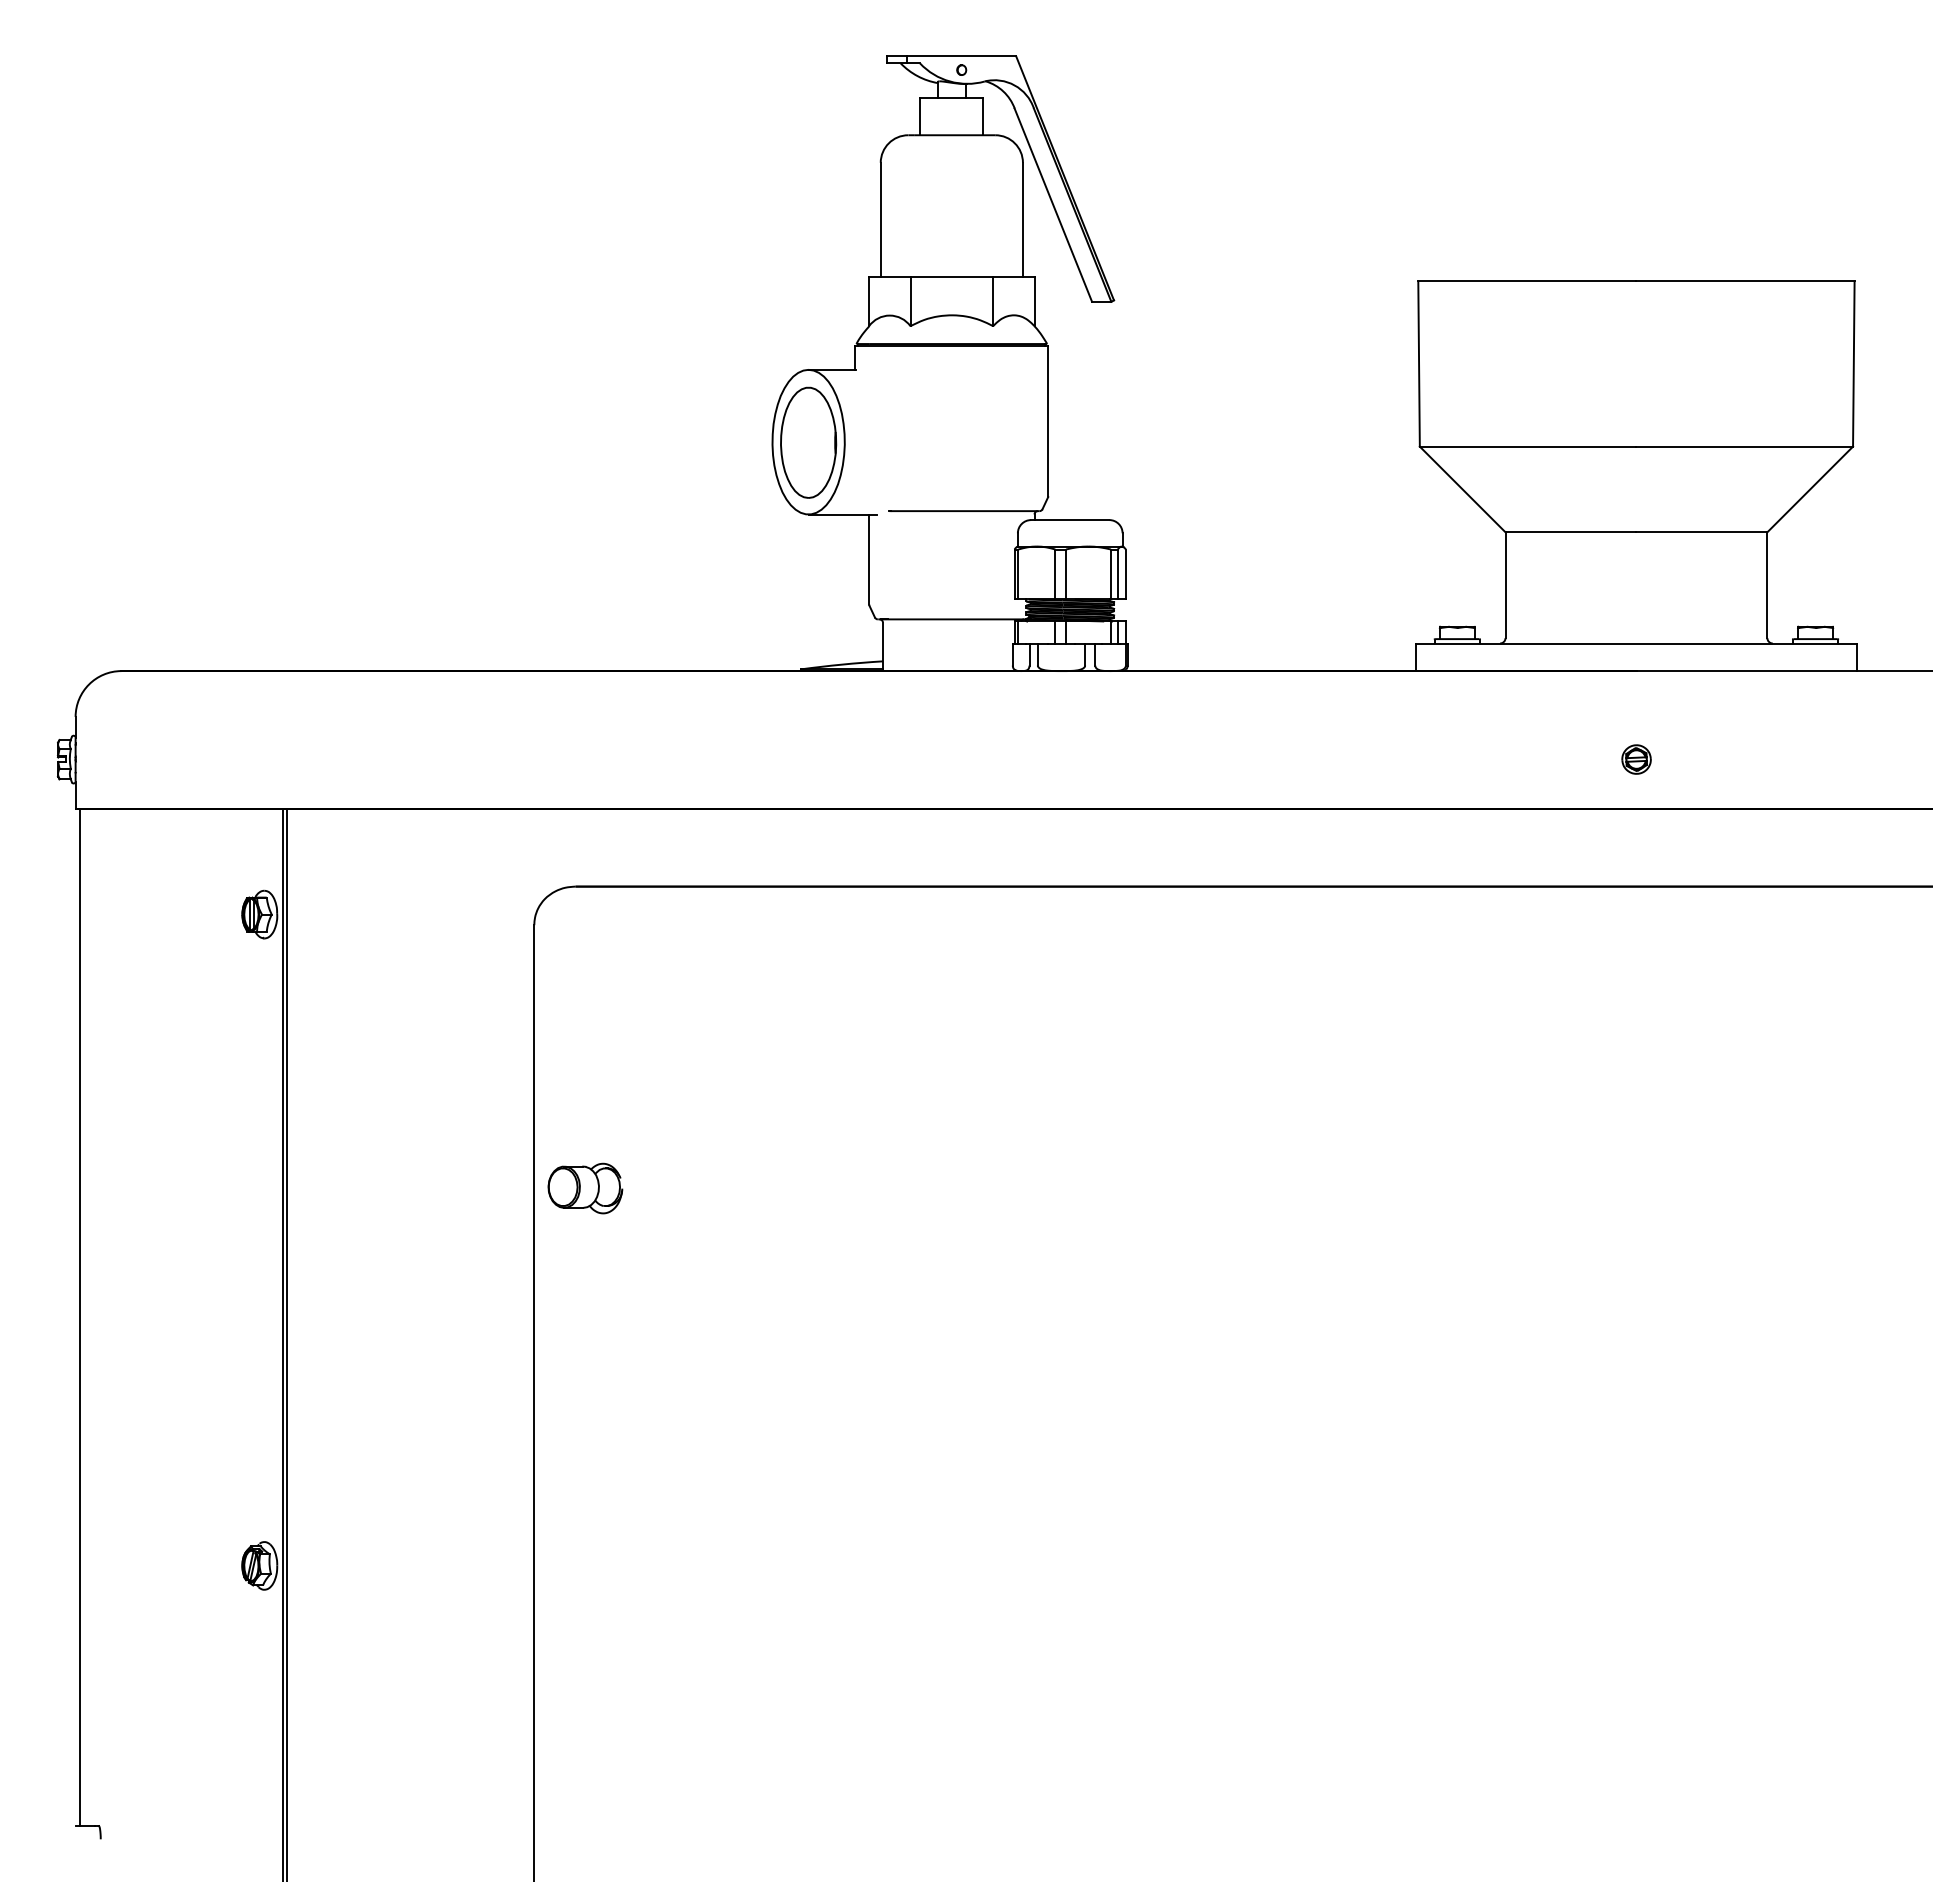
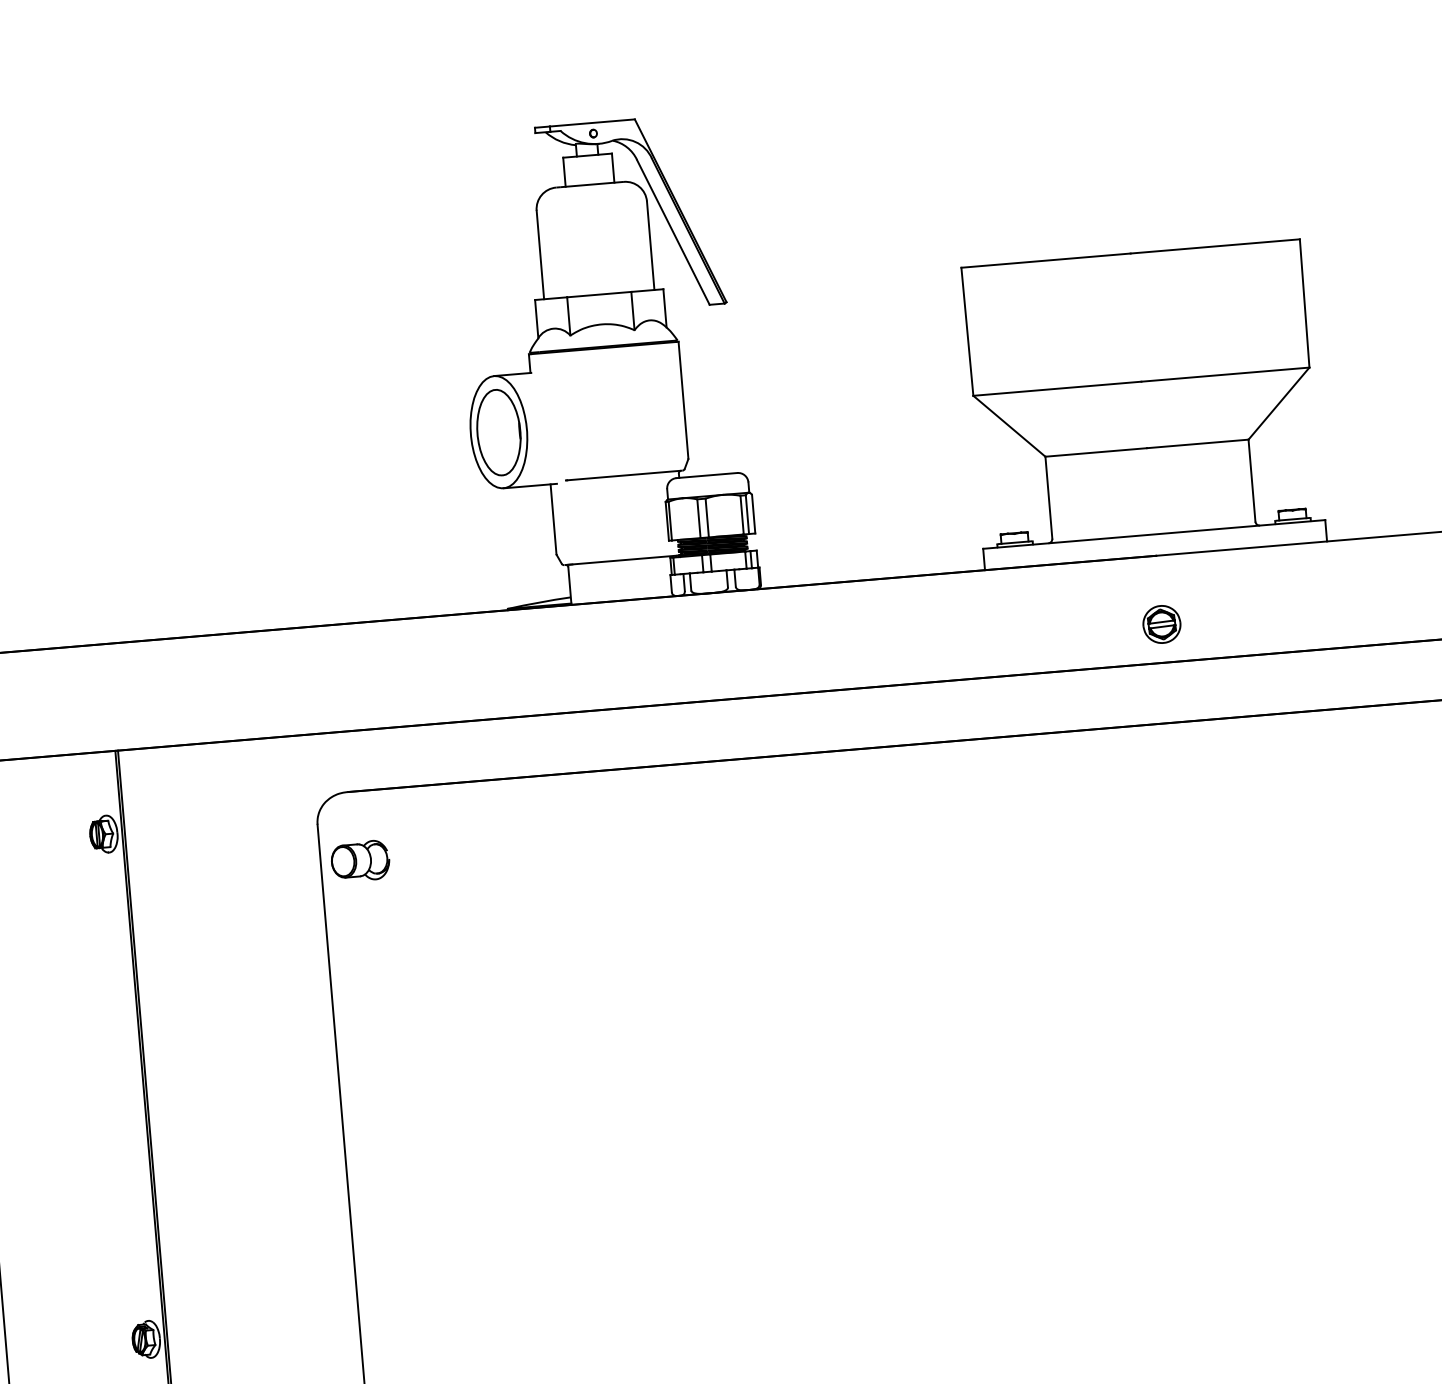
part: (1636, 759) -> (1161, 624), size x1.67
part: (585, 1188) -> (360, 861), moved

